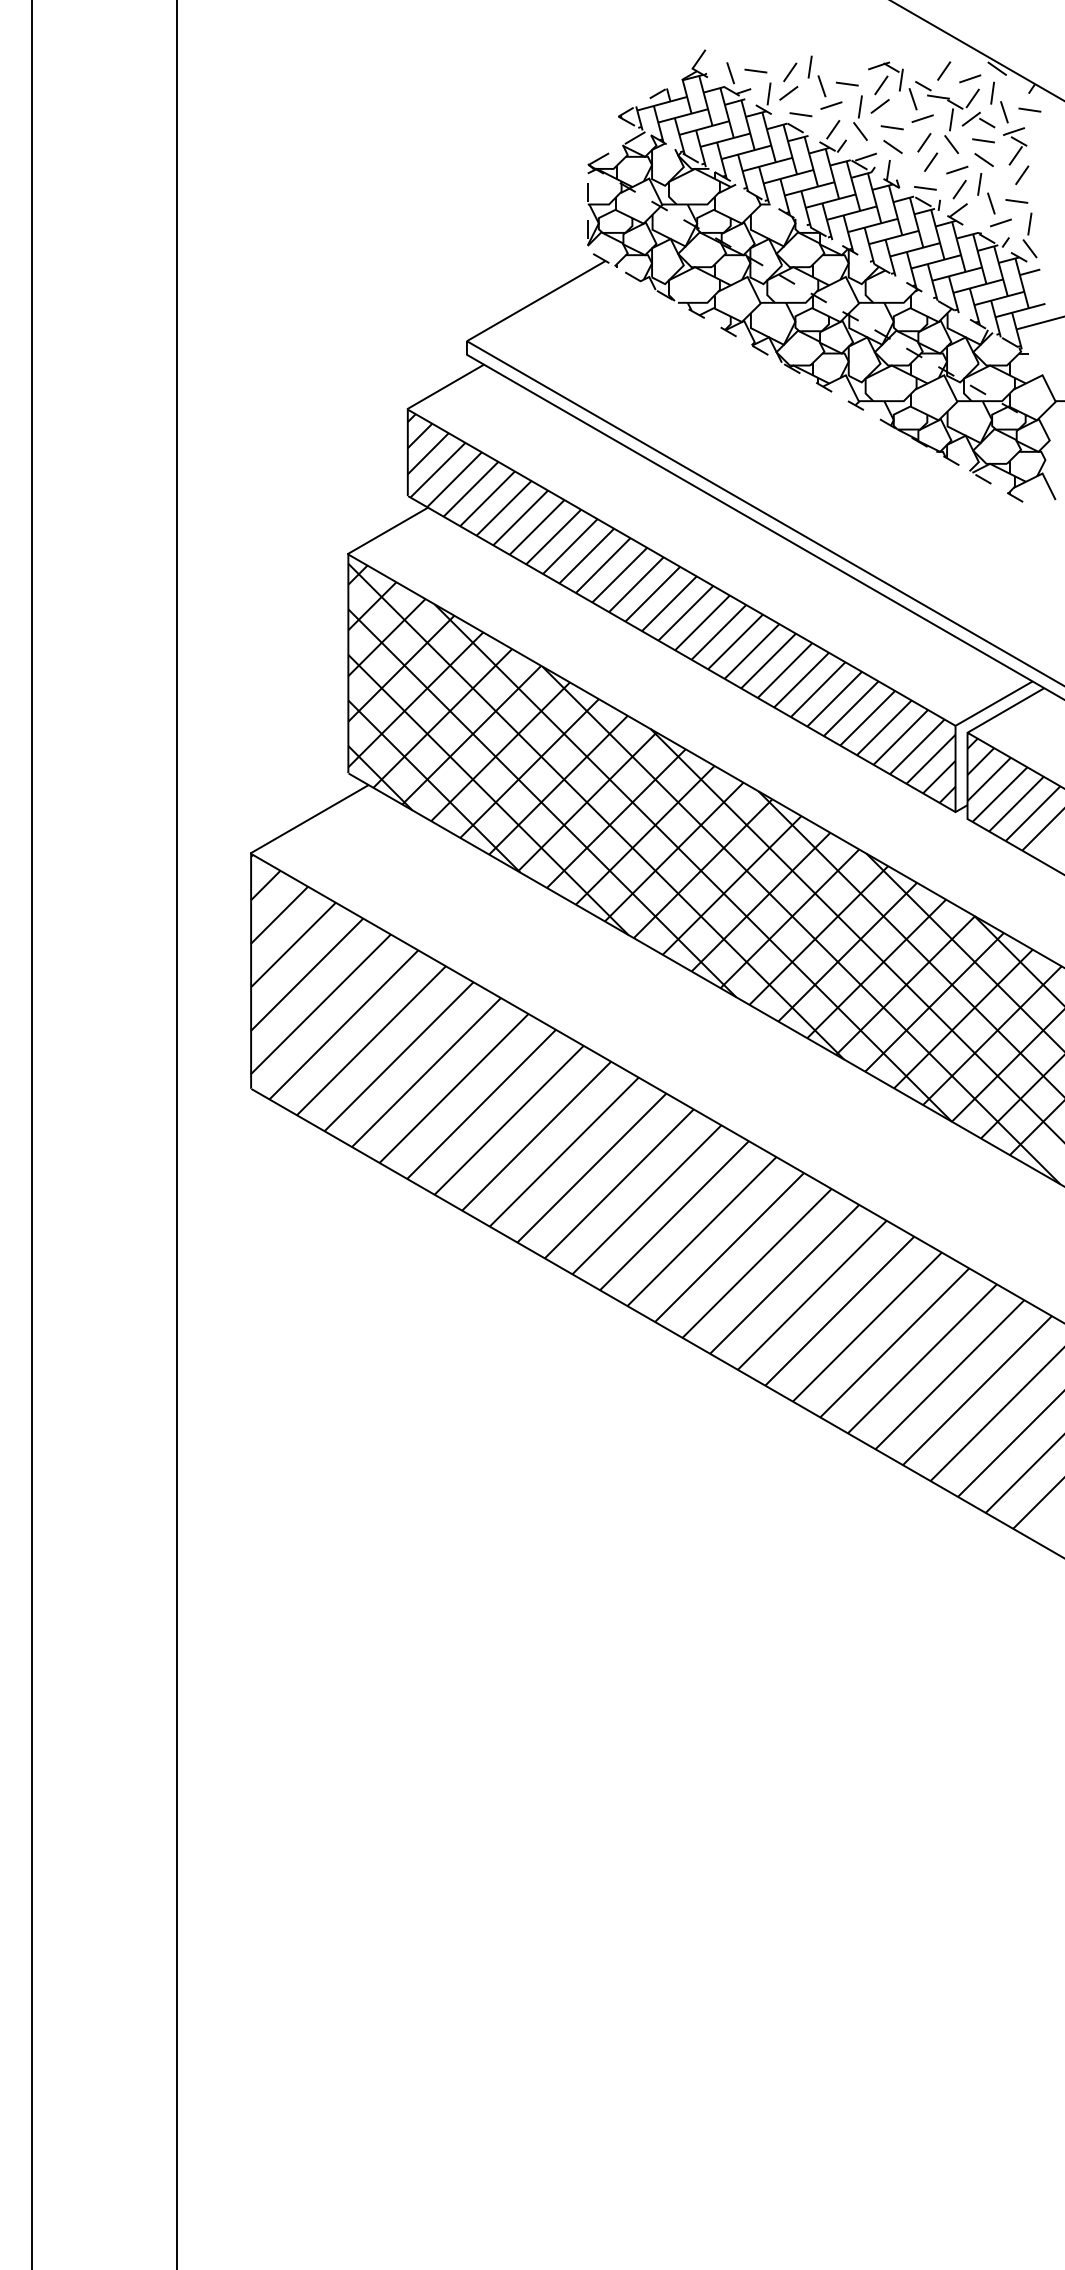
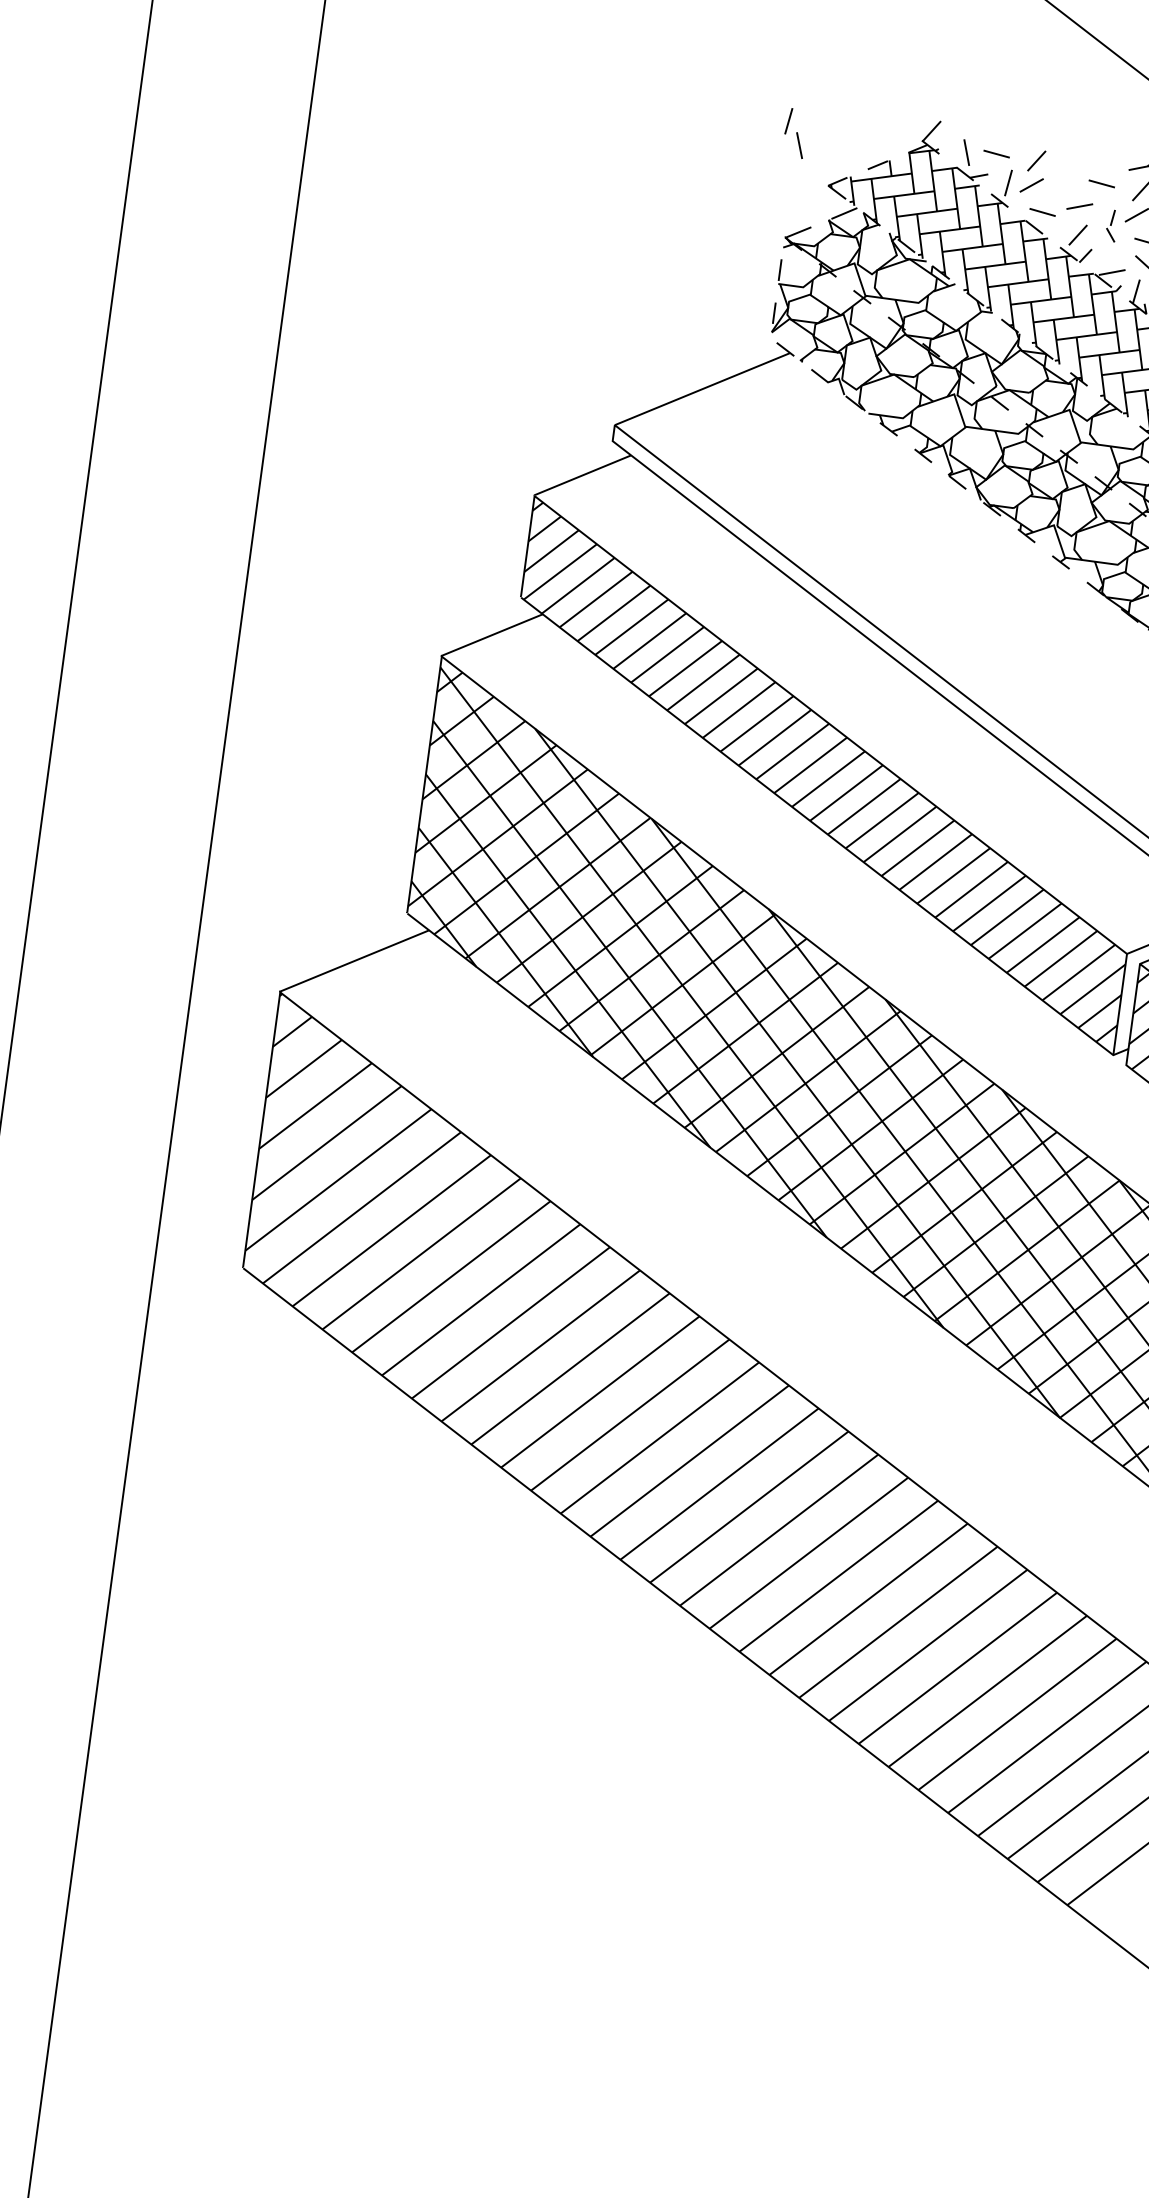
part: (816, 76) -> (794, 133), moved
part: (860, 117) -> (1112, 225), size x0.6

